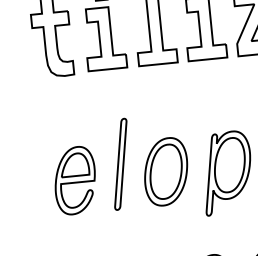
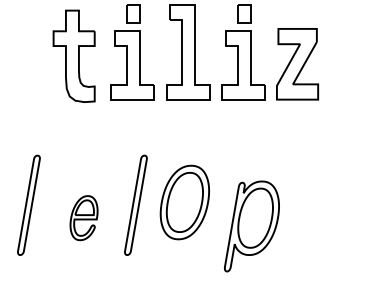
part: (165, 171) -> (184, 202), moved
part: (23, 173) -> (28, 204), added
part: (74, 180) -> (83, 217), size x0.6

